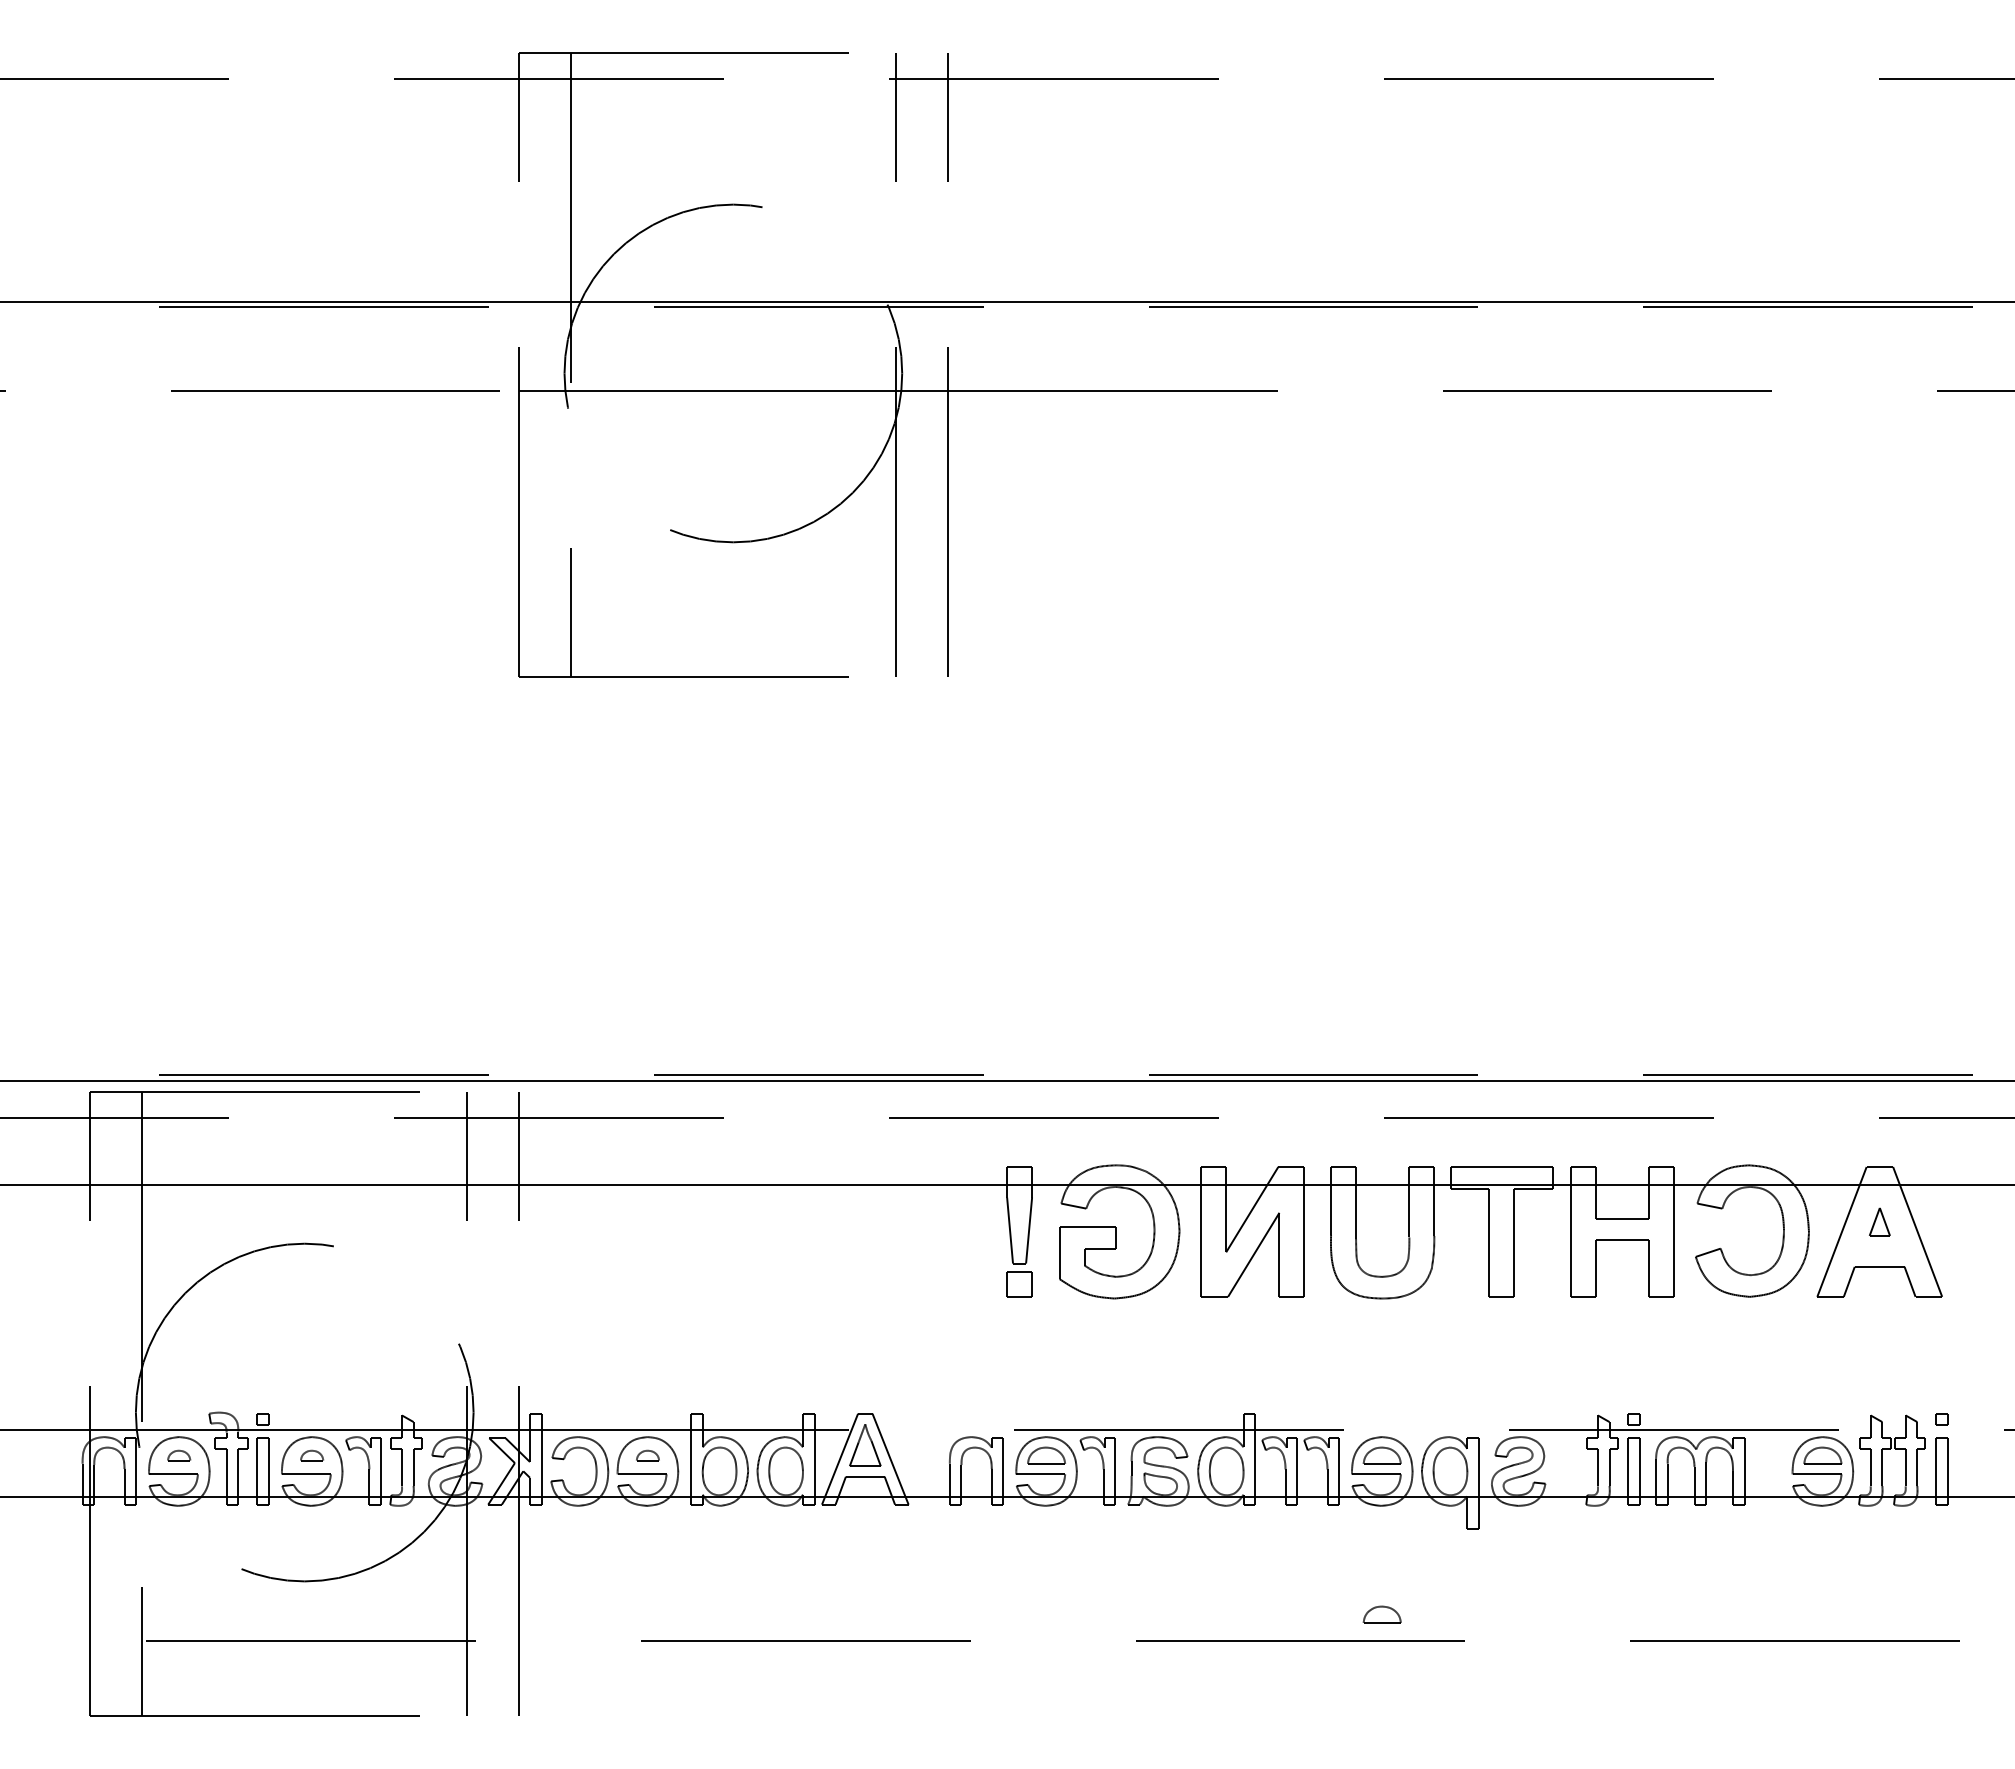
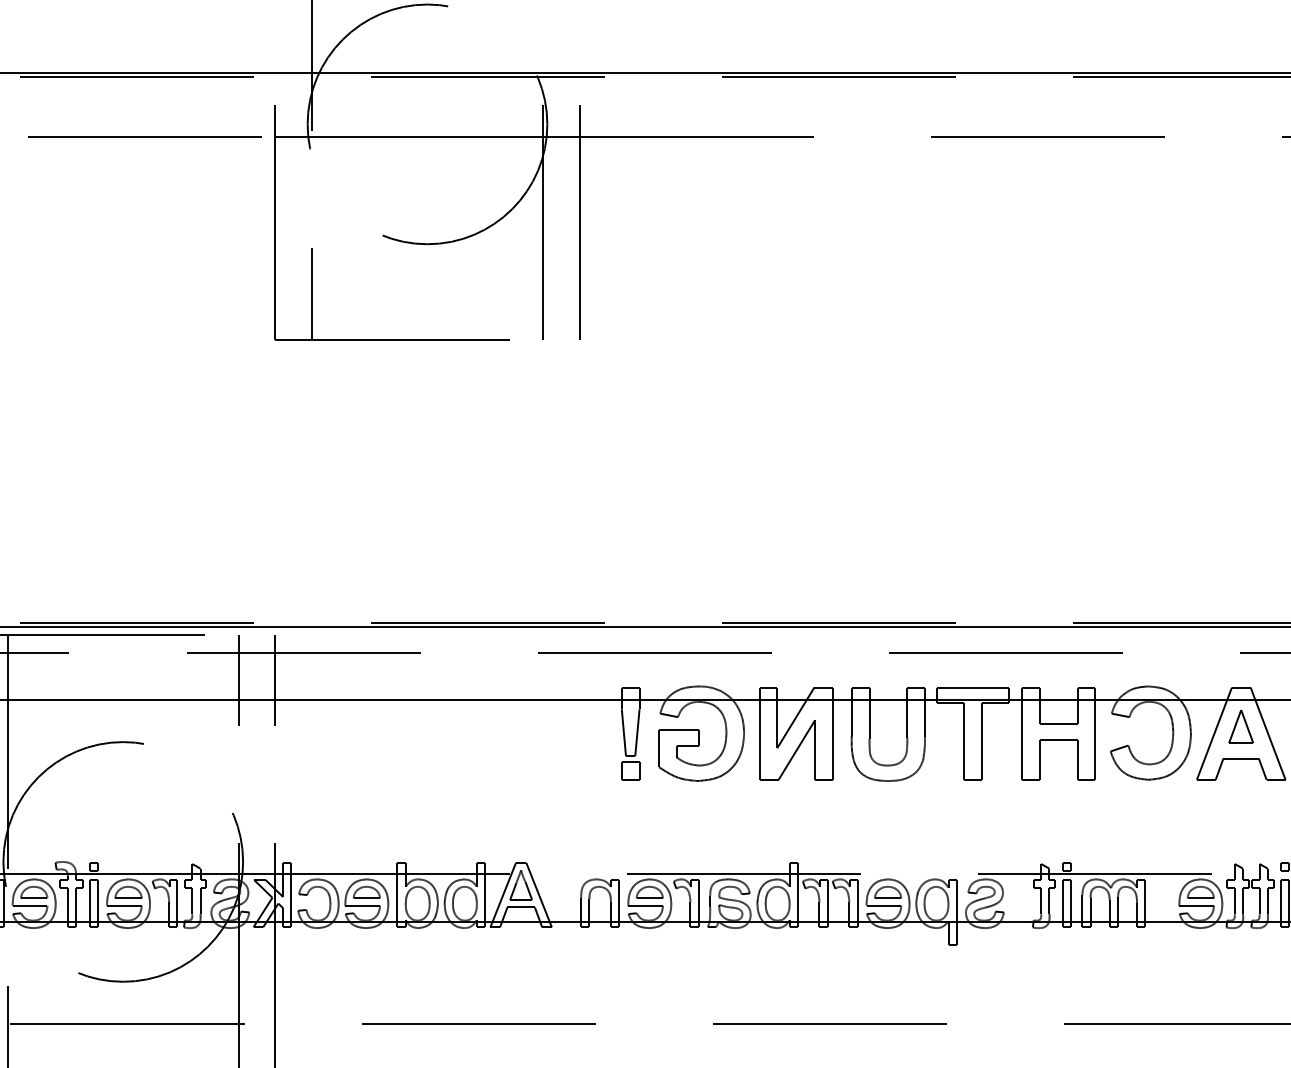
part: (1879, 1221) -> (1241, 726), size x1.67
part: (178, 1455) -> (33, 892), size x1.67
part: (311, 1455) -> (128, 892), size x1.67
part: (647, 1455) -> (366, 892), size x1.67
part: (1381, 1614) -> (887, 1005), removed

